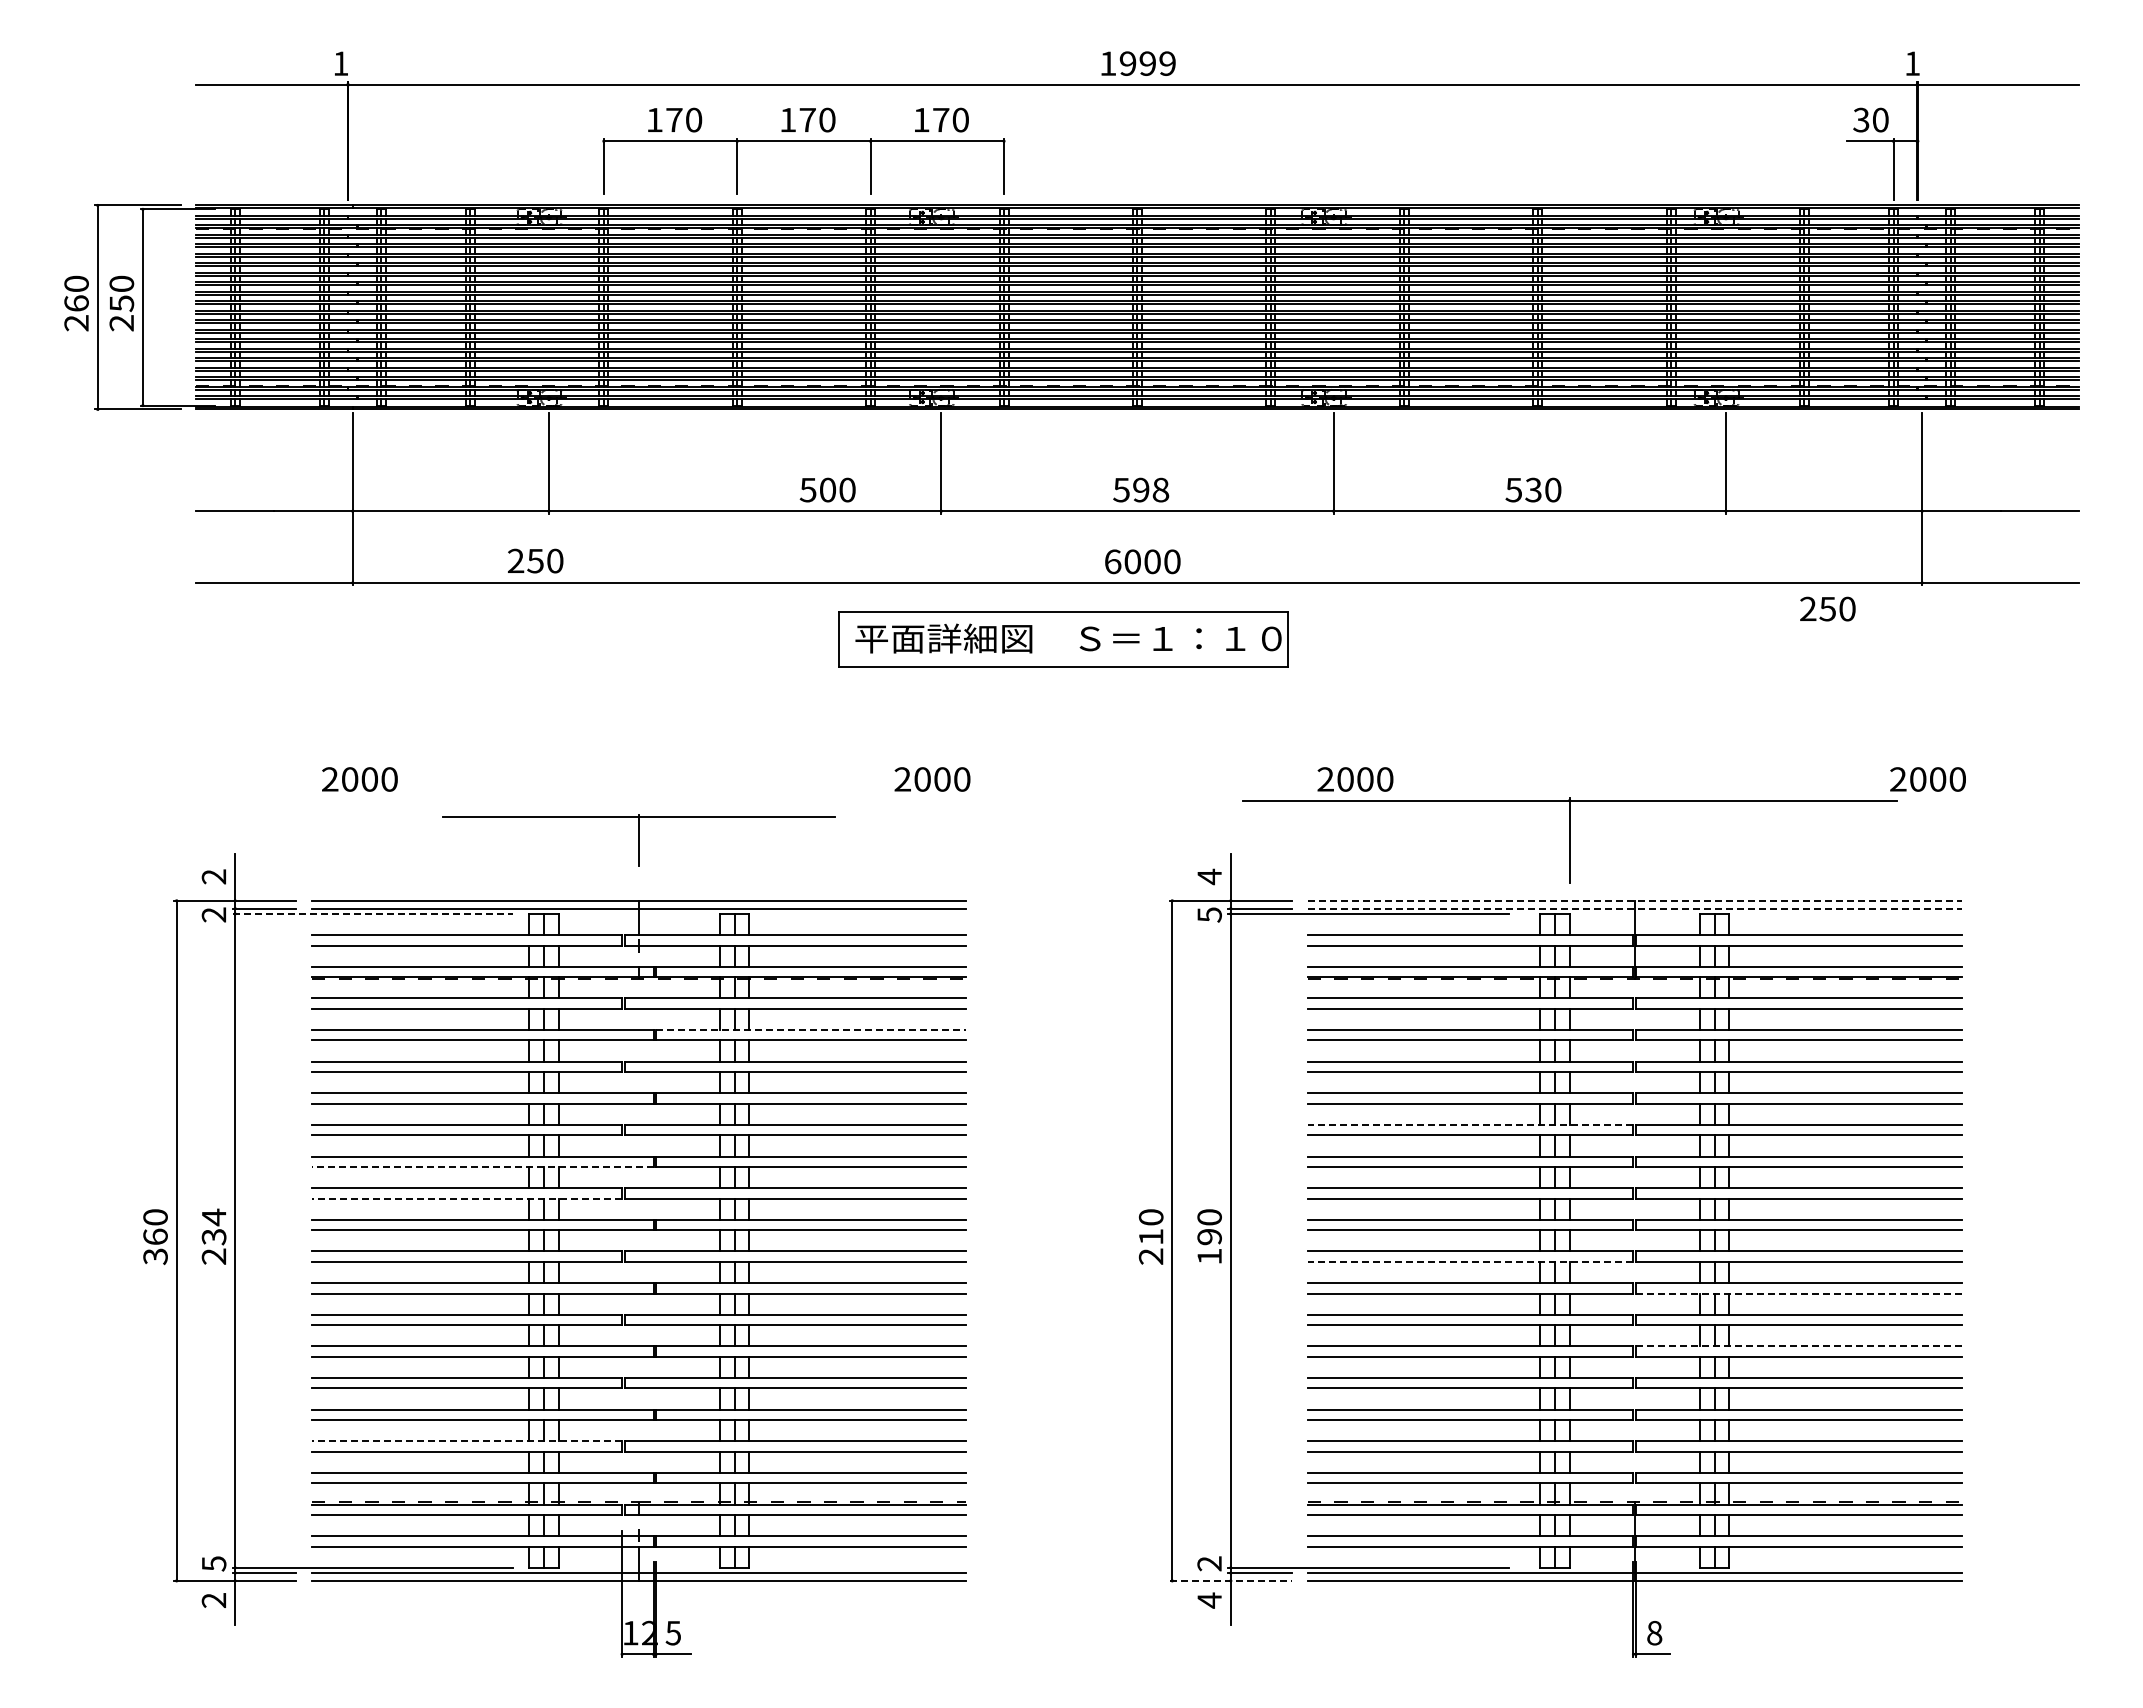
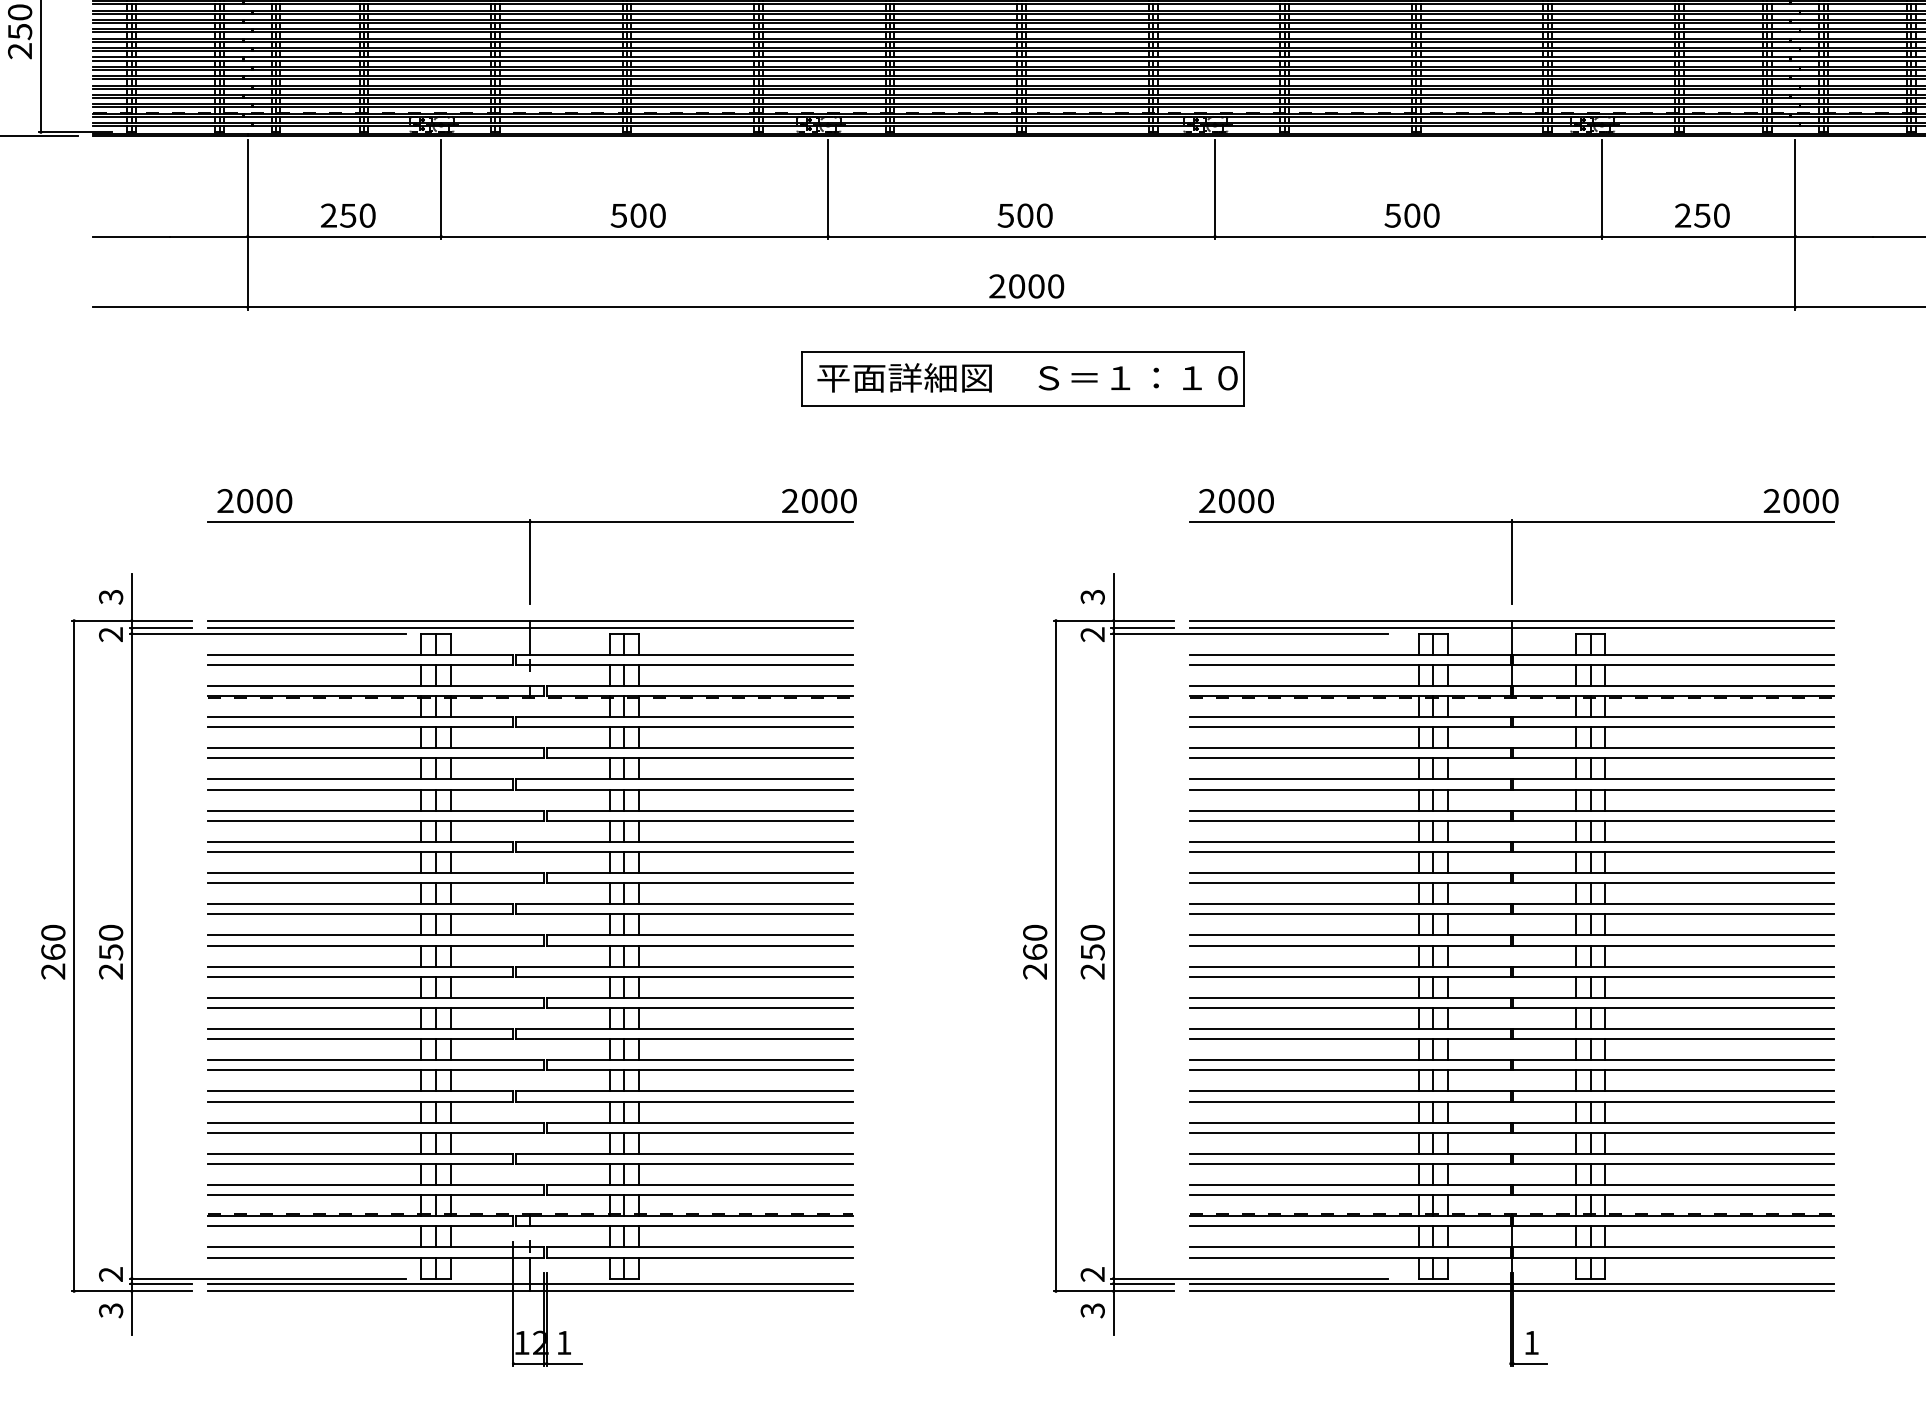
text: (827, 489) -> (638, 215), moved
text: (1151, 489) -> (1035, 215), 598 -> 500
text: (1533, 489) -> (1412, 215), 530 -> 500
text: (535, 560) -> (348, 215), moved
text: (1112, 561) -> (996, 286), 6000 -> 2000
text: (1827, 608) -> (1702, 215), moved
part: (1063, 639) -> (1022, 378), moved
part: (638, 840) -> (529, 561), size x1.67
part: (1569, 840) -> (1511, 561), moved
text: (214, 876) -> (111, 596), 2 -> 3
text: (1209, 876) -> (1092, 596), 4 -> 3
line: (1634, 900) -> (1511, 620), dashed -> solid
line: (1634, 908) -> (1511, 628), dashed -> solid
line: (373, 913) -> (268, 633), dashed -> solid
text: (1209, 914) -> (1092, 634), 5 -> 2
line: (811, 1030) -> (700, 748), dashed -> solid
line: (1470, 1124) -> (1350, 841), dashed -> solid
line: (482, 1167) -> (375, 883), dashed -> solid
line: (467, 1198) -> (360, 914), dashed -> solid
text: (213, 1226) -> (110, 941), 234 -> 250
text: (1150, 1236) -> (1034, 951), 210 -> 260
text: (1209, 1246) -> (1092, 961), 190 -> 250
text: (155, 1256) -> (53, 971), 360 -> 260
line: (1470, 1261) -> (1350, 976), dashed -> solid
line: (1798, 1293) -> (1673, 1007), dashed -> solid
line: (1798, 1346) -> (1673, 1060), dashed -> solid
line: (467, 1441) -> (360, 1153), dashed -> solid
text: (213, 1563) -> (110, 1274), 5 -> 2
line: (1231, 1580) -> (1114, 1290), dashed -> solid
text: (214, 1600) -> (111, 1310), 2 -> 3
text: (1209, 1600) -> (1092, 1310), 4 -> 3
text: (1654, 1632) -> (1531, 1342), 8 -> 1
text: (672, 1633) -> (563, 1343), 5 -> 1

